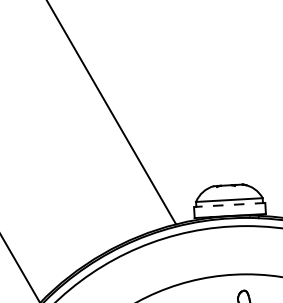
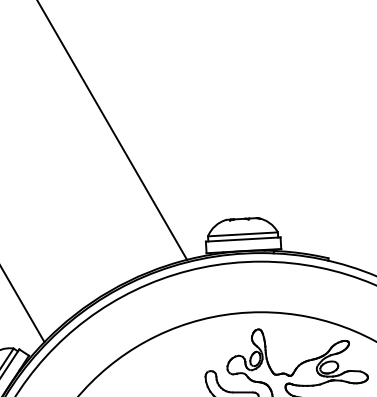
line: (228, 204) -> (242, 239), dashed -> solid

